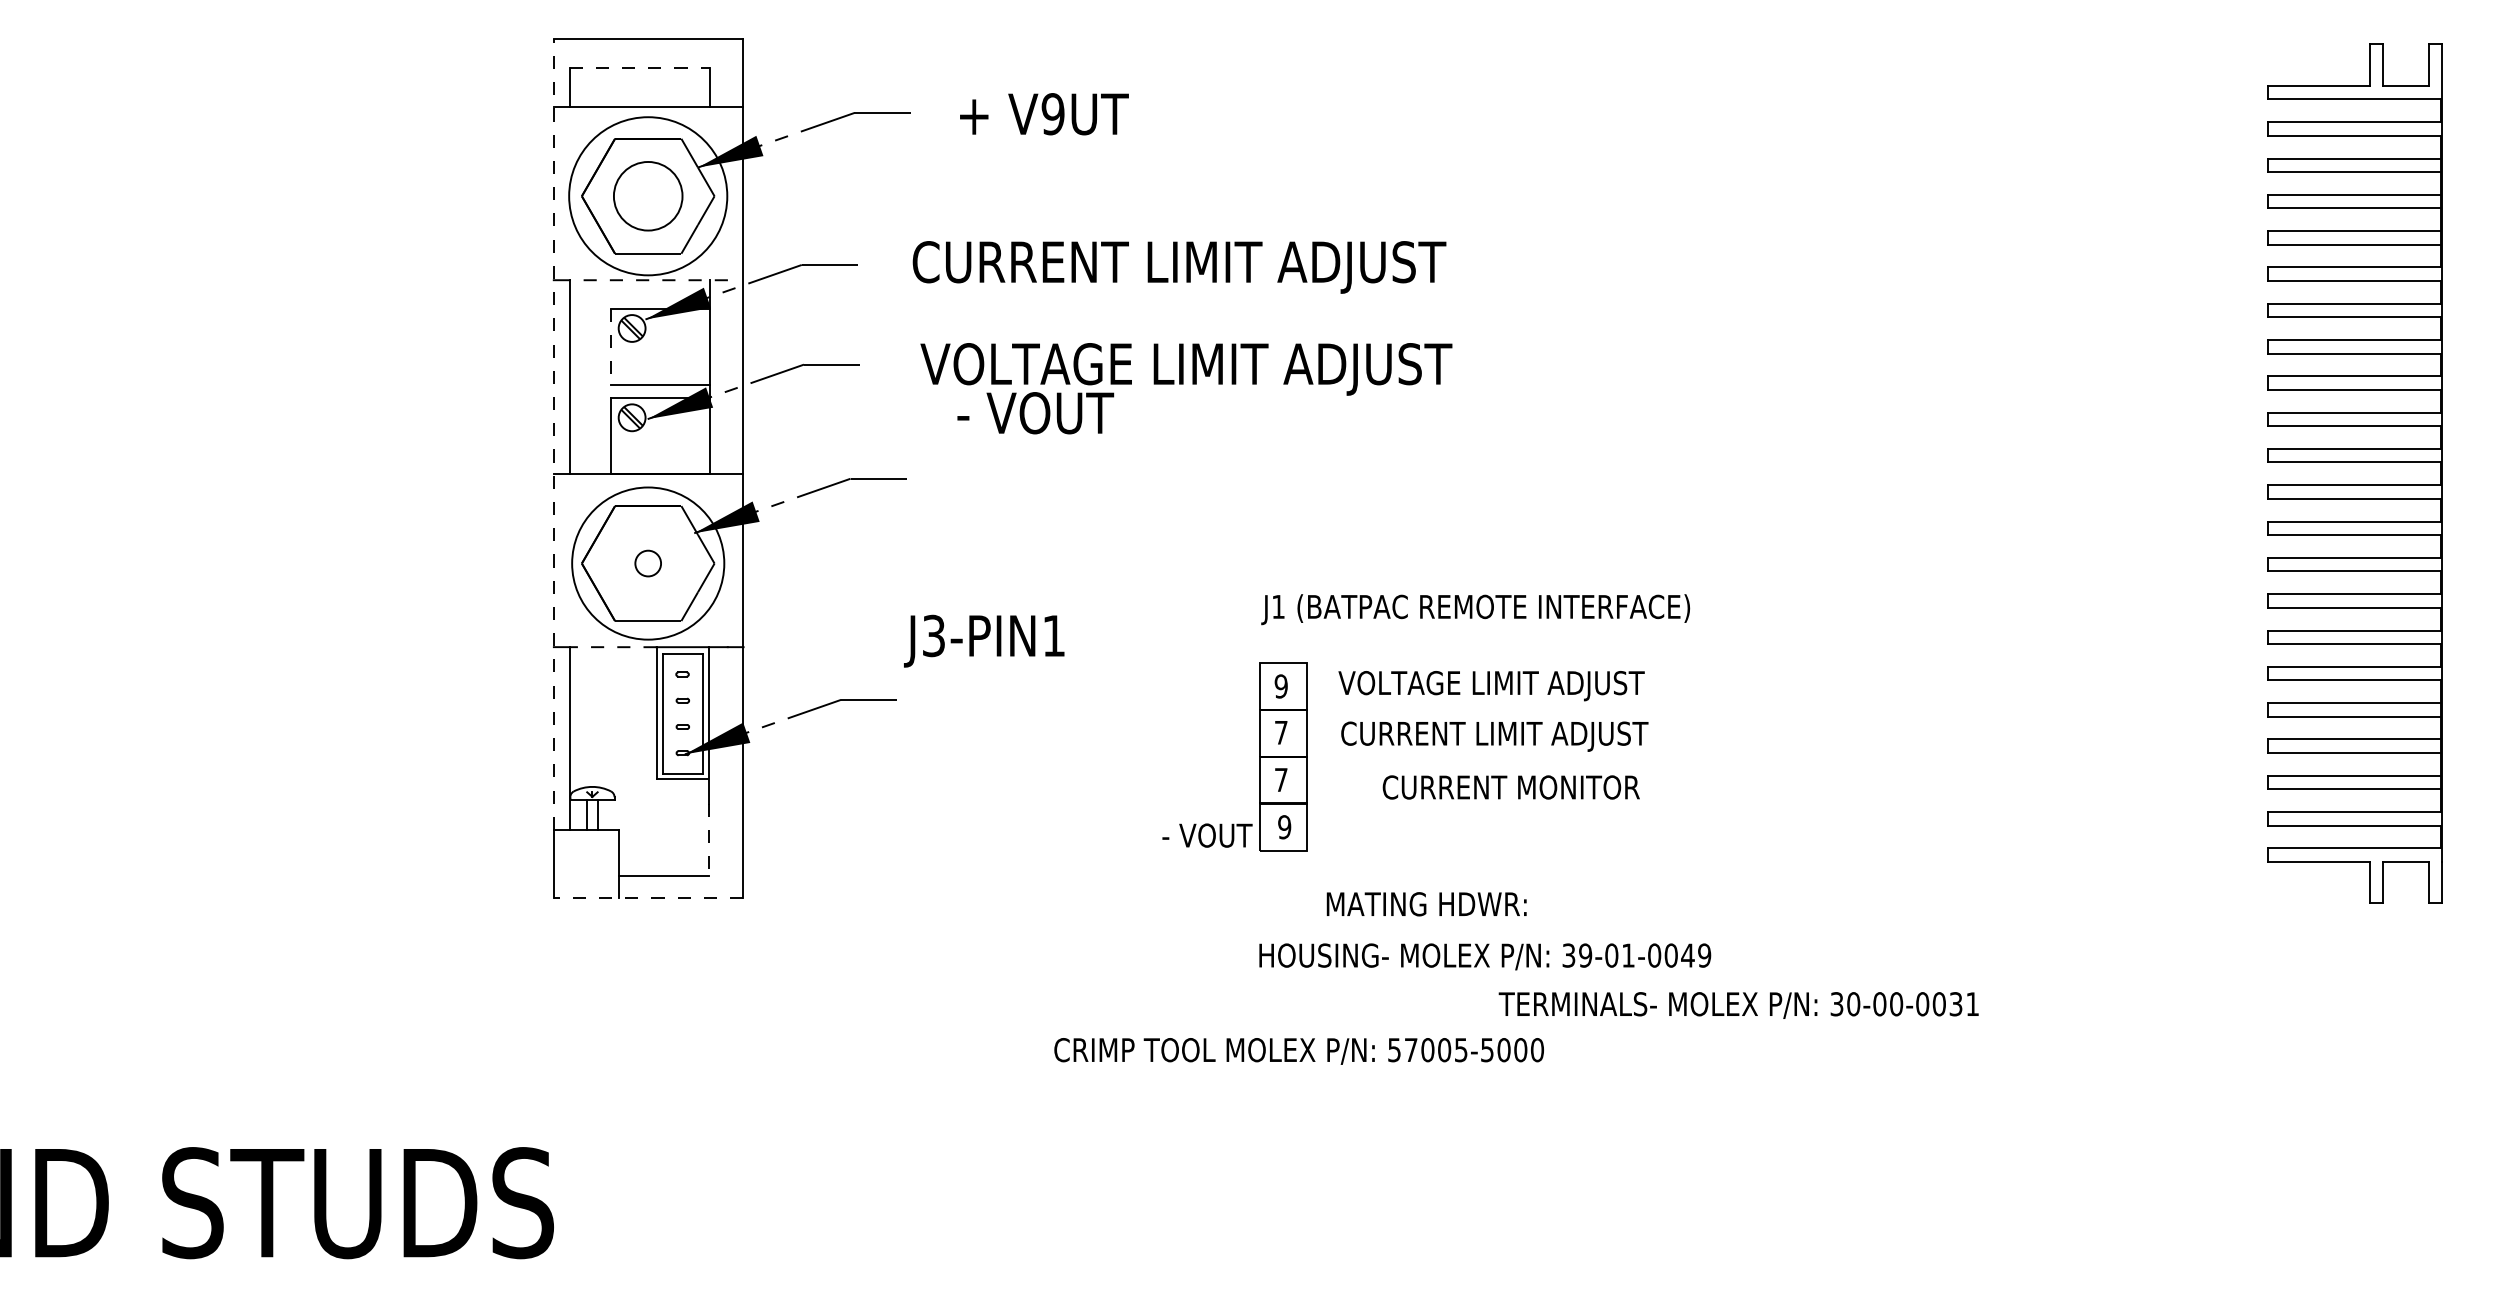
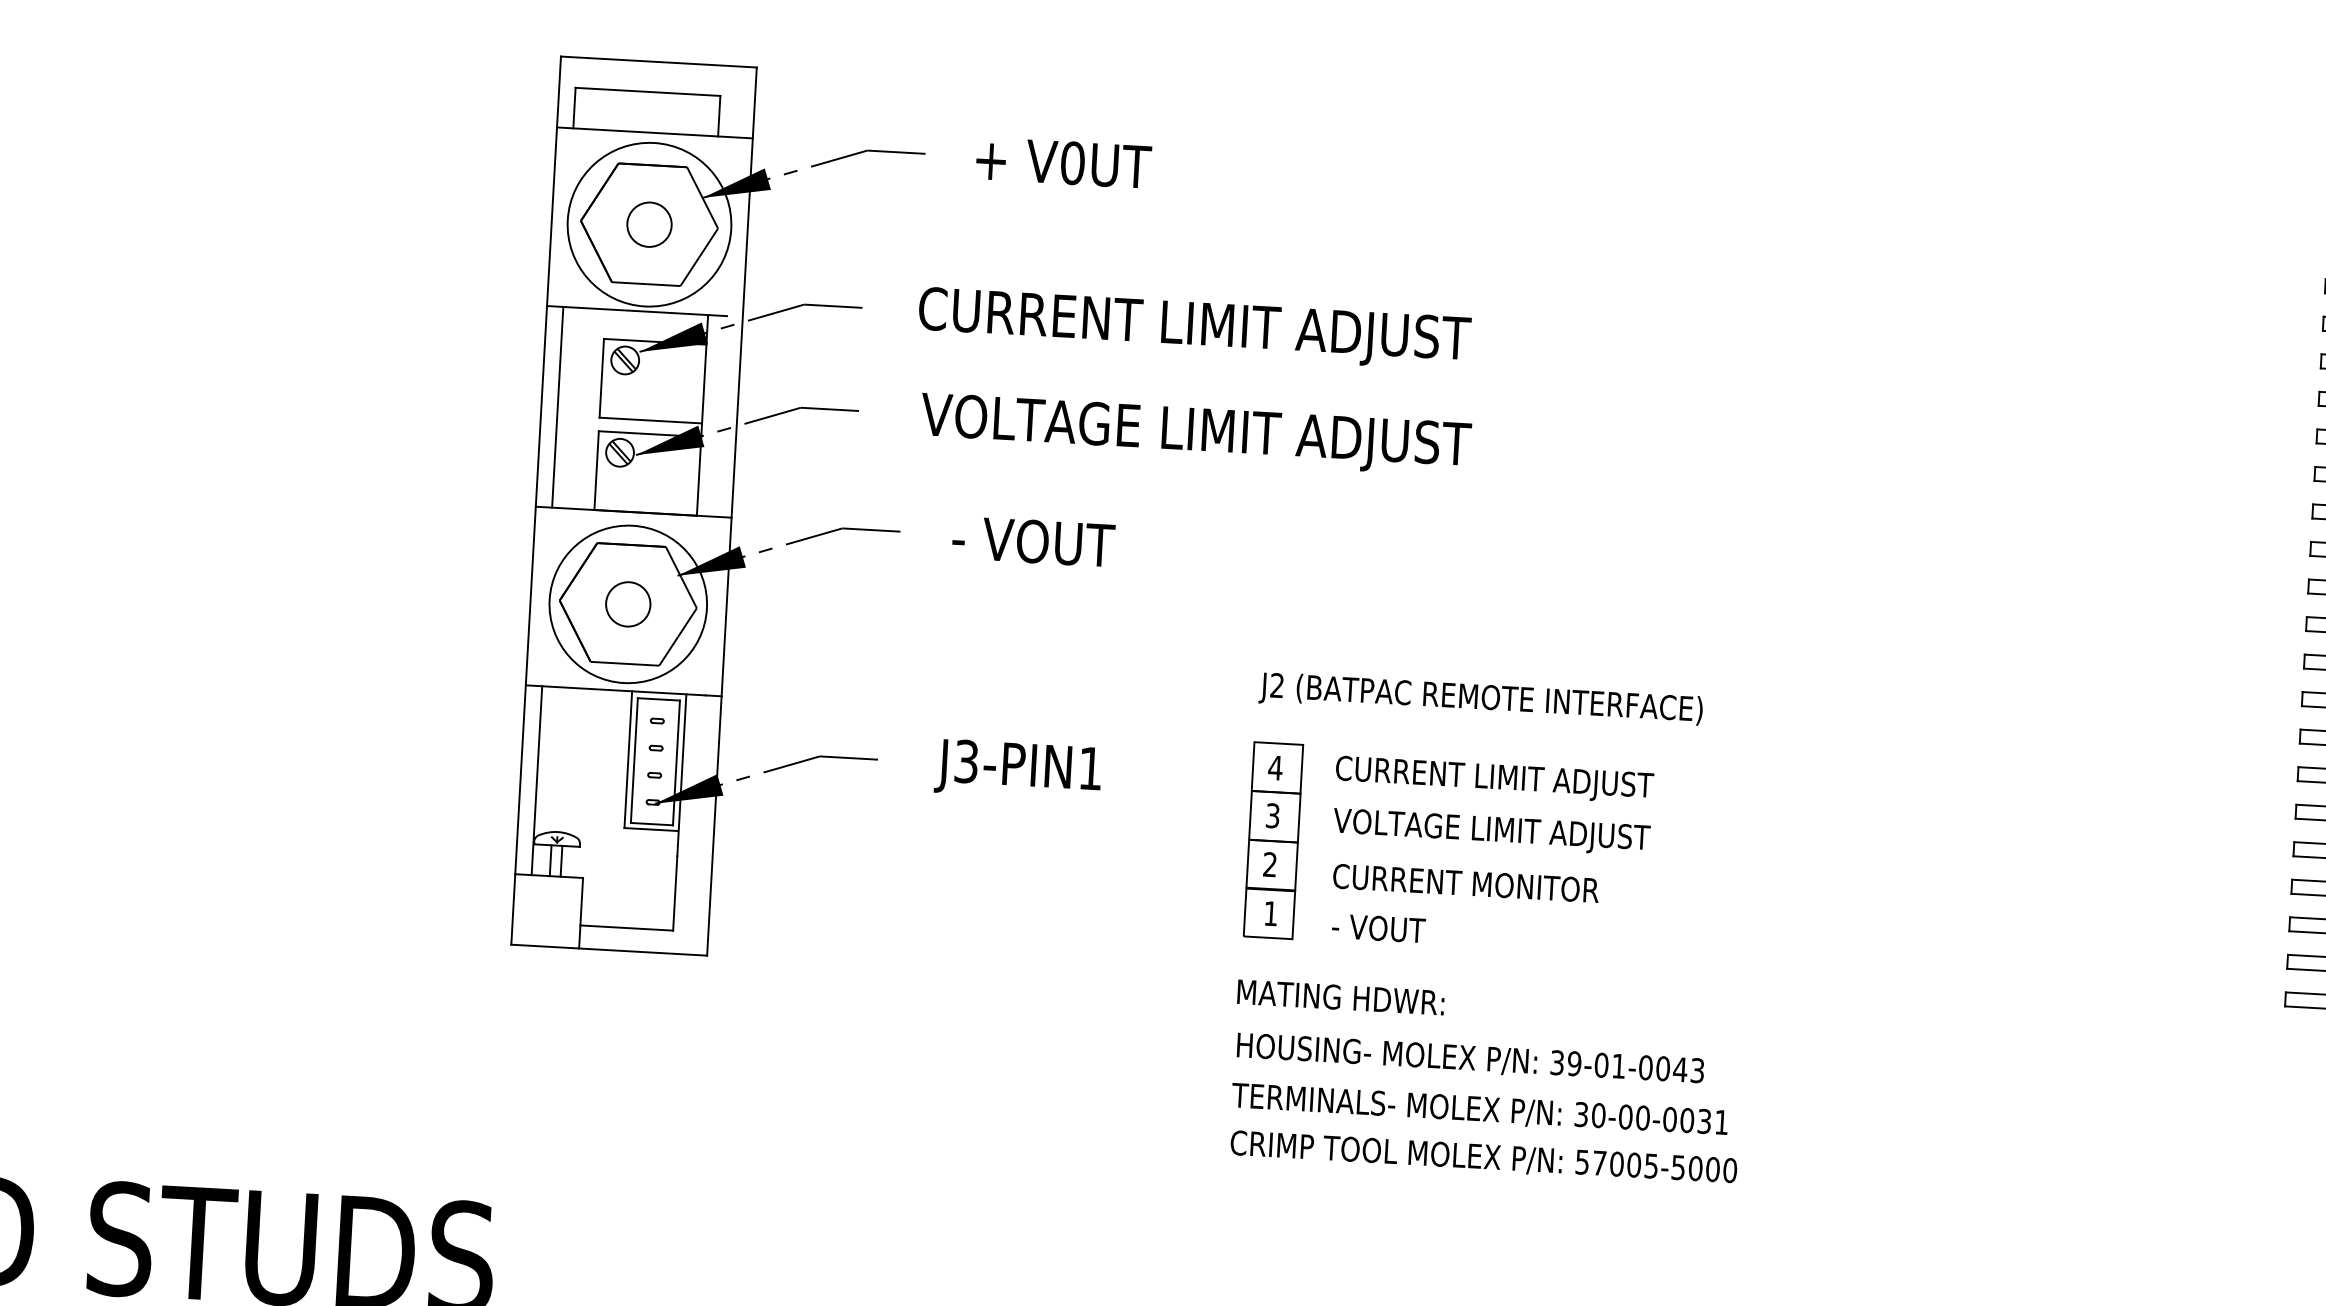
line: (640, 68) -> (648, 92), dashed -> solid
text: (1052, 114) -> (1072, 163), V9UT -> V0UT
circle: (647, 195) -> (648, 223), size x0.62
line: (648, 280) -> (644, 311), dashed -> solid
line: (610, 347) -> (601, 378), dashed -> solid
text: (1035, 413) -> (1033, 541), moved
line: (553, 433) -> (537, 464), dashed -> solid
circle: (647, 563) -> (627, 604), size x1.67
text: (1278, 606) -> (1277, 685), J1 -> J2
text: (984, 640) -> (1018, 769), moved
line: (612, 647) -> (586, 689), dashed -> solid
text: (1492, 685) -> (1493, 779), VOLTAGE LIMIT ADJUST -> CURRENT LIMIT ADJUST
text: (1281, 686) -> (1275, 768), 9 -> 4
text: (1281, 732) -> (1273, 815), 7 -> 3
text: (1494, 736) -> (1493, 832), CURRENT LIMIT ADJUST -> VOLTAGE LIMIT ADJUST
text: (1281, 779) -> (1270, 864), 7 -> 2
text: (1510, 787) -> (1465, 883), moved
text: (1284, 827) -> (1270, 913), 9 -> 1
text: (1207, 835) -> (1378, 928), moved
line: (709, 840) -> (675, 894), dashed -> solid
line: (648, 898) -> (609, 950), dashed -> solid
text: (1426, 904) -> (1340, 997), moved
text: (1704, 955) -> (1697, 1070), 39-01-0049 -> 39-01-0043
text: (1738, 1005) -> (1479, 1110), moved
text: (1298, 1051) -> (1483, 1158), moved

